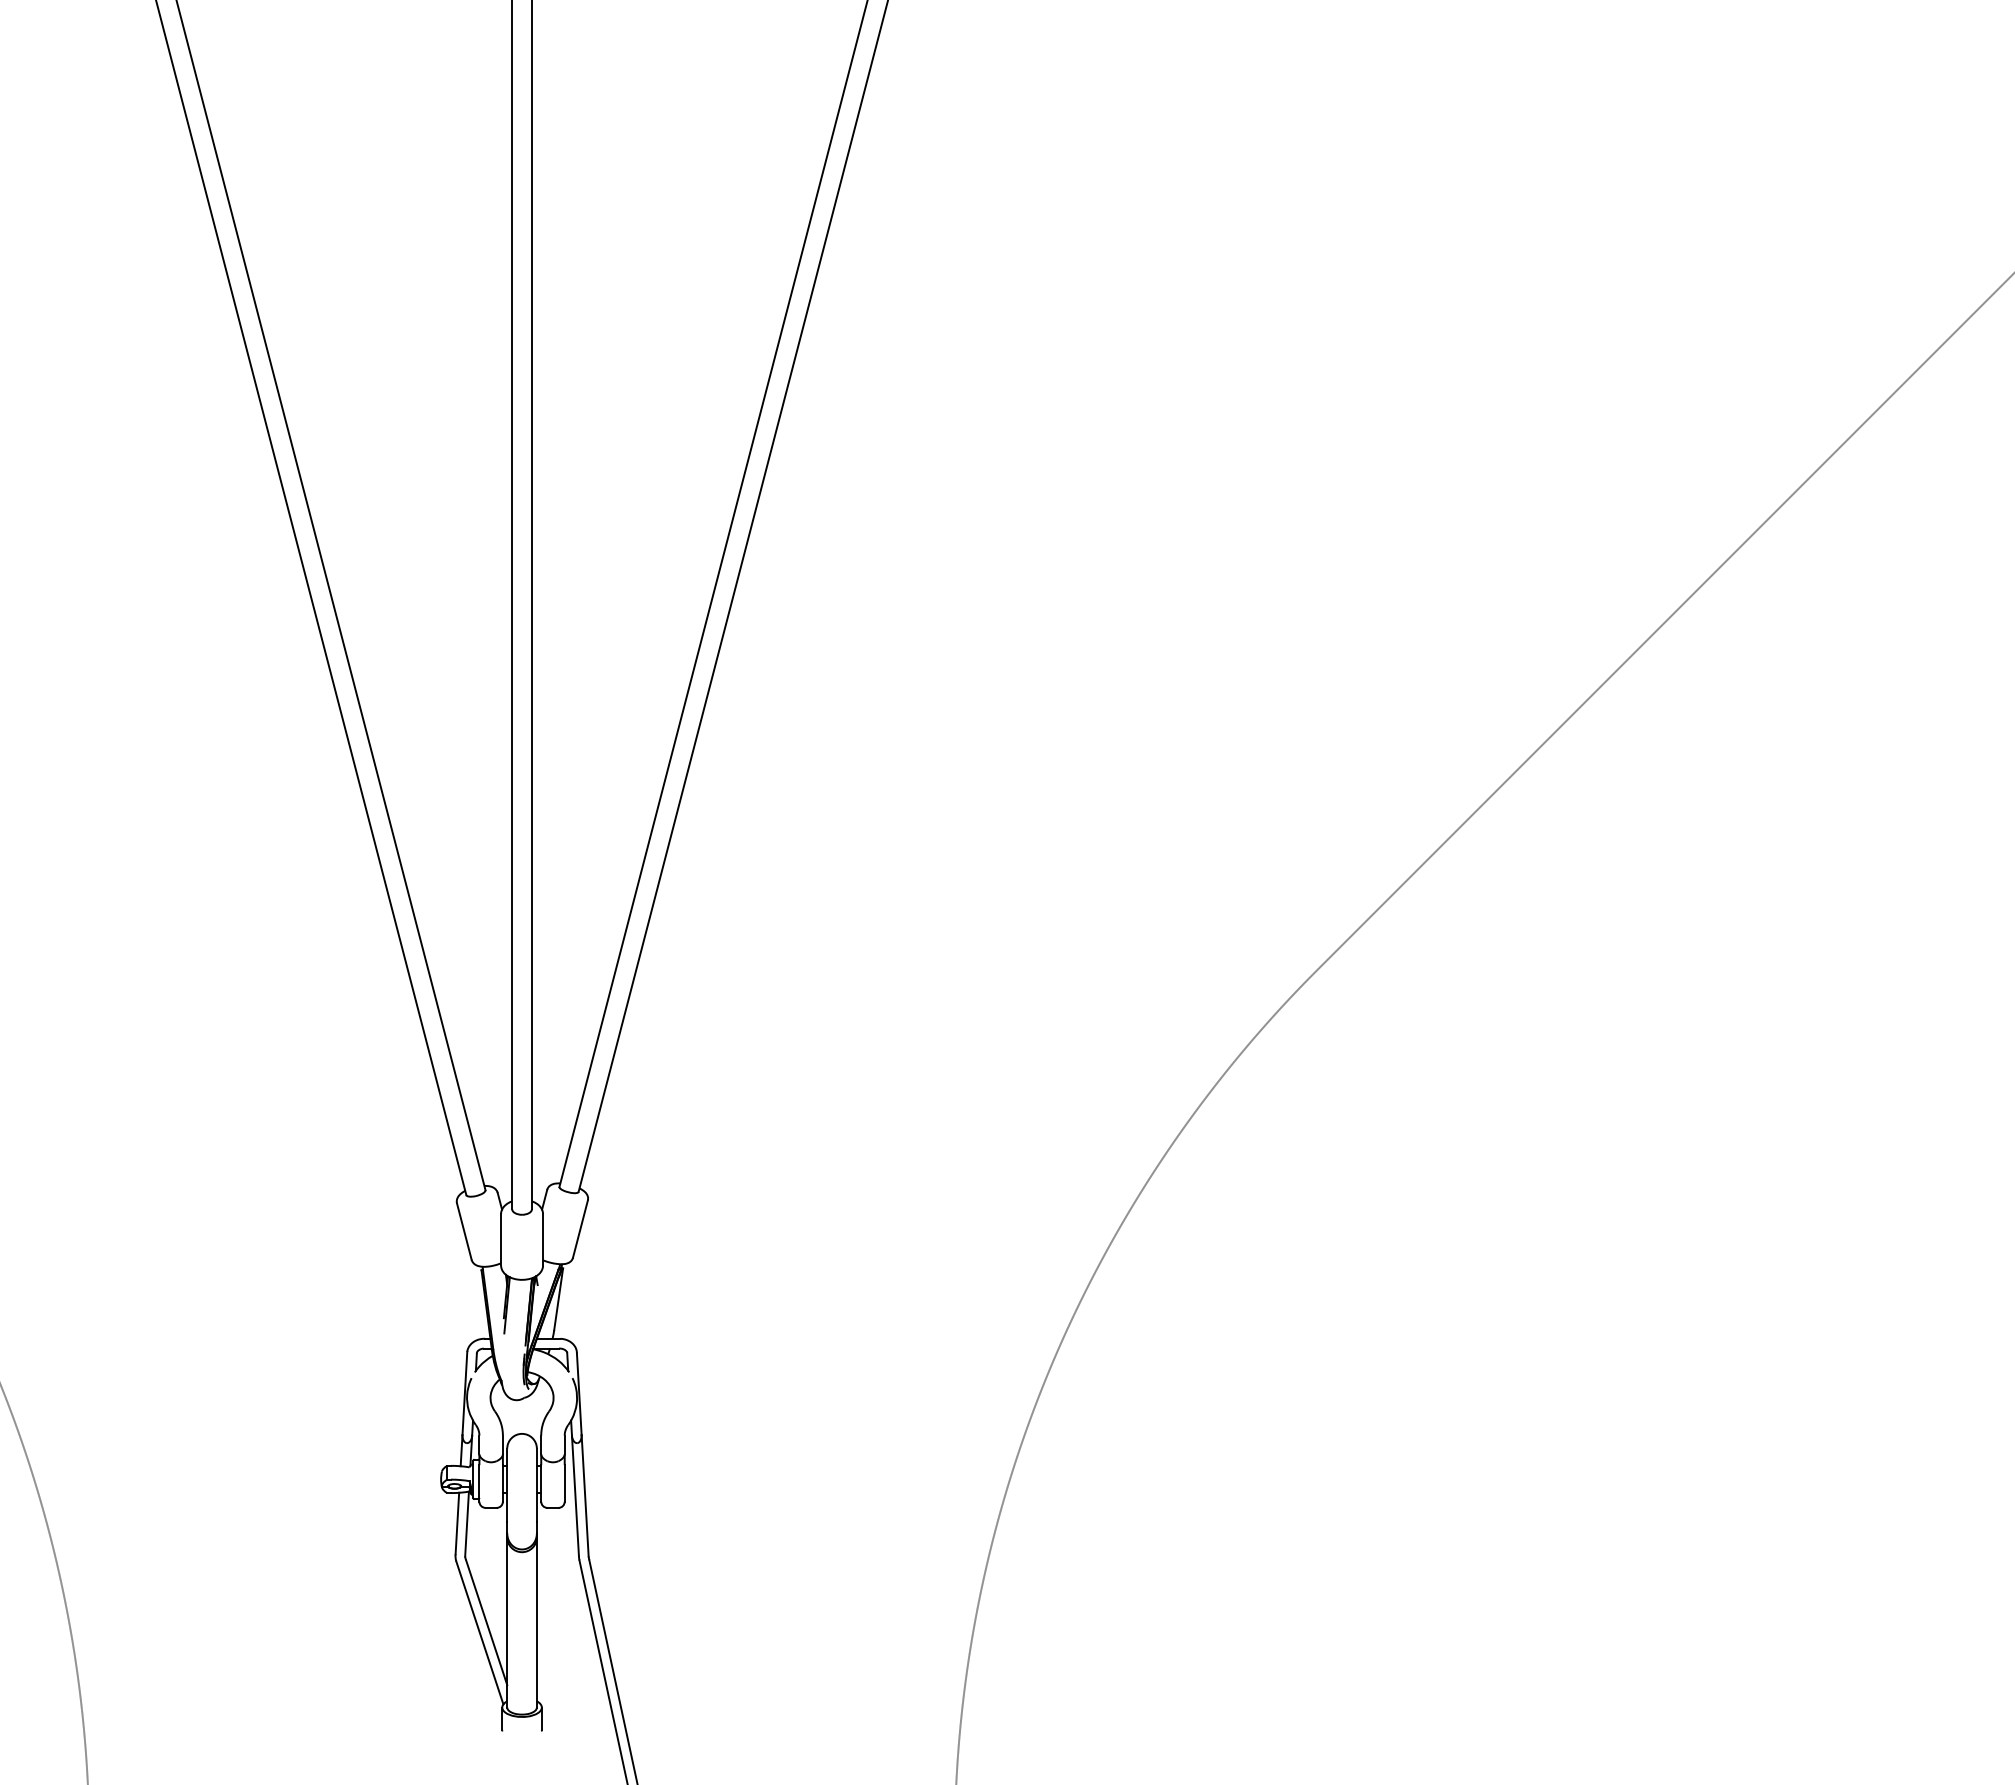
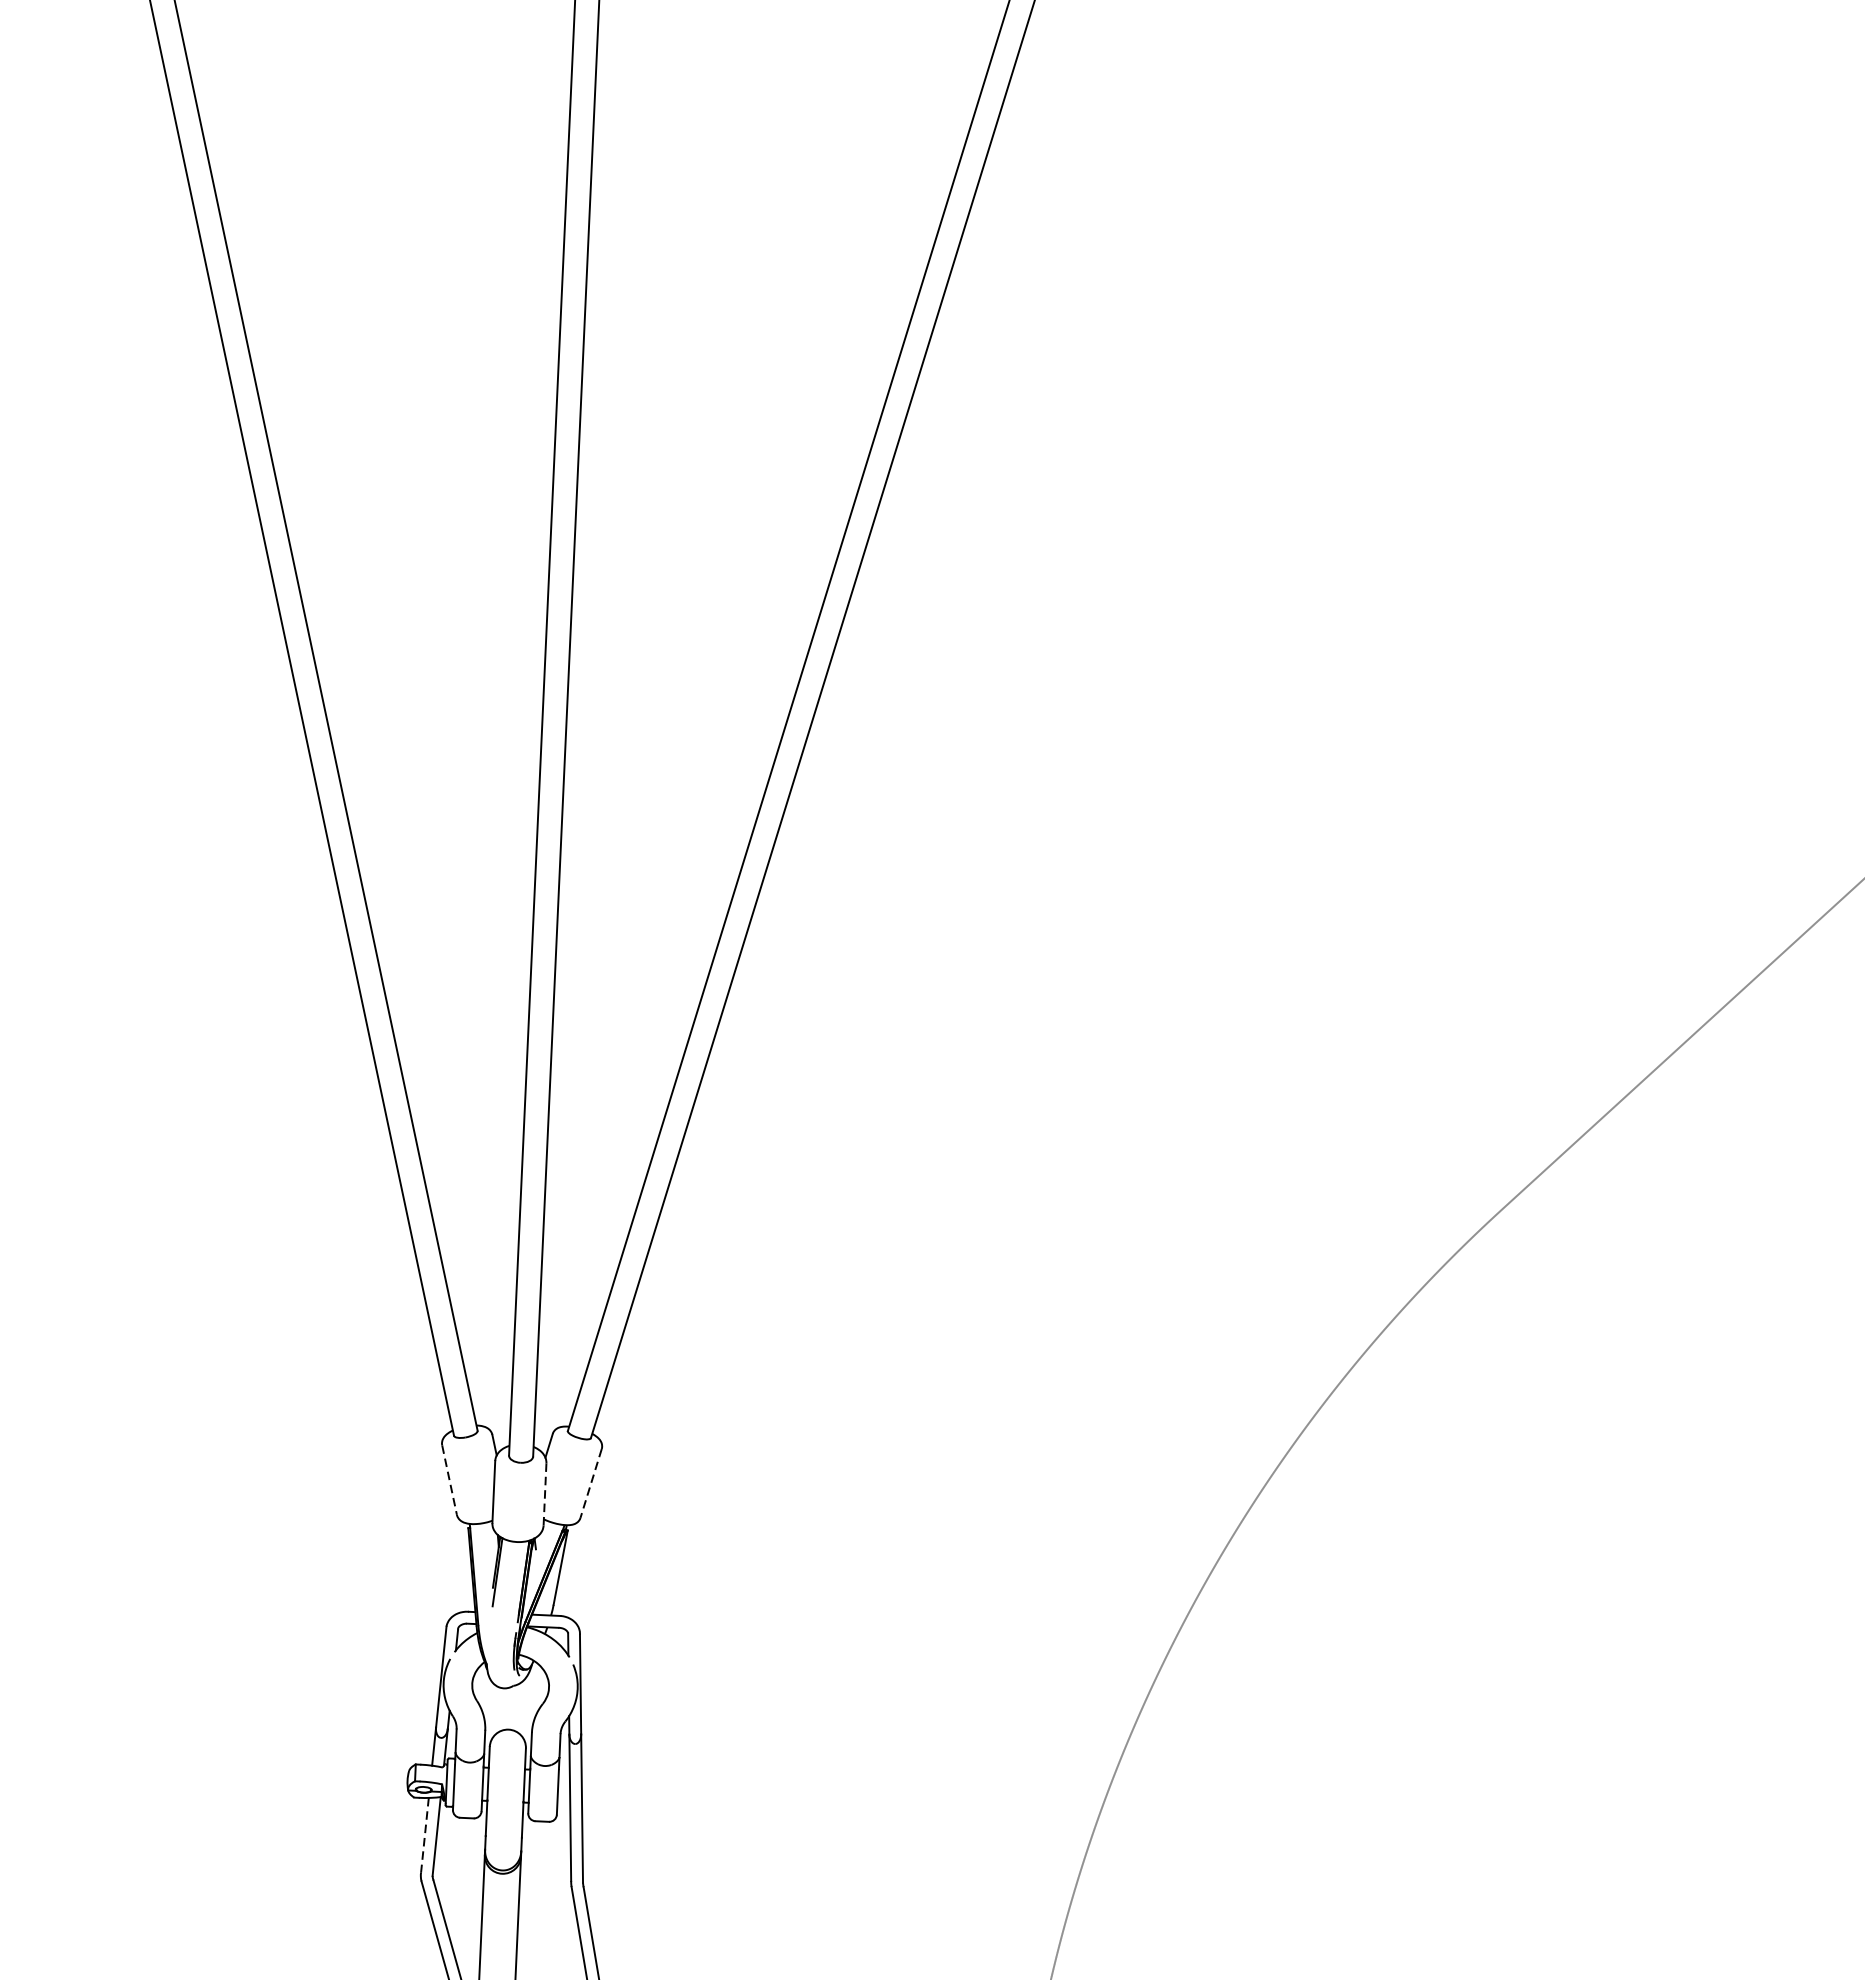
line: (580, 1229) -> (591, 1483), solid -> dashed
line: (464, 1232) -> (449, 1481), solid -> dashed
line: (543, 1240) -> (545, 1495), solid -> dashed
line: (457, 1523) -> (425, 1835), solid -> dashed

